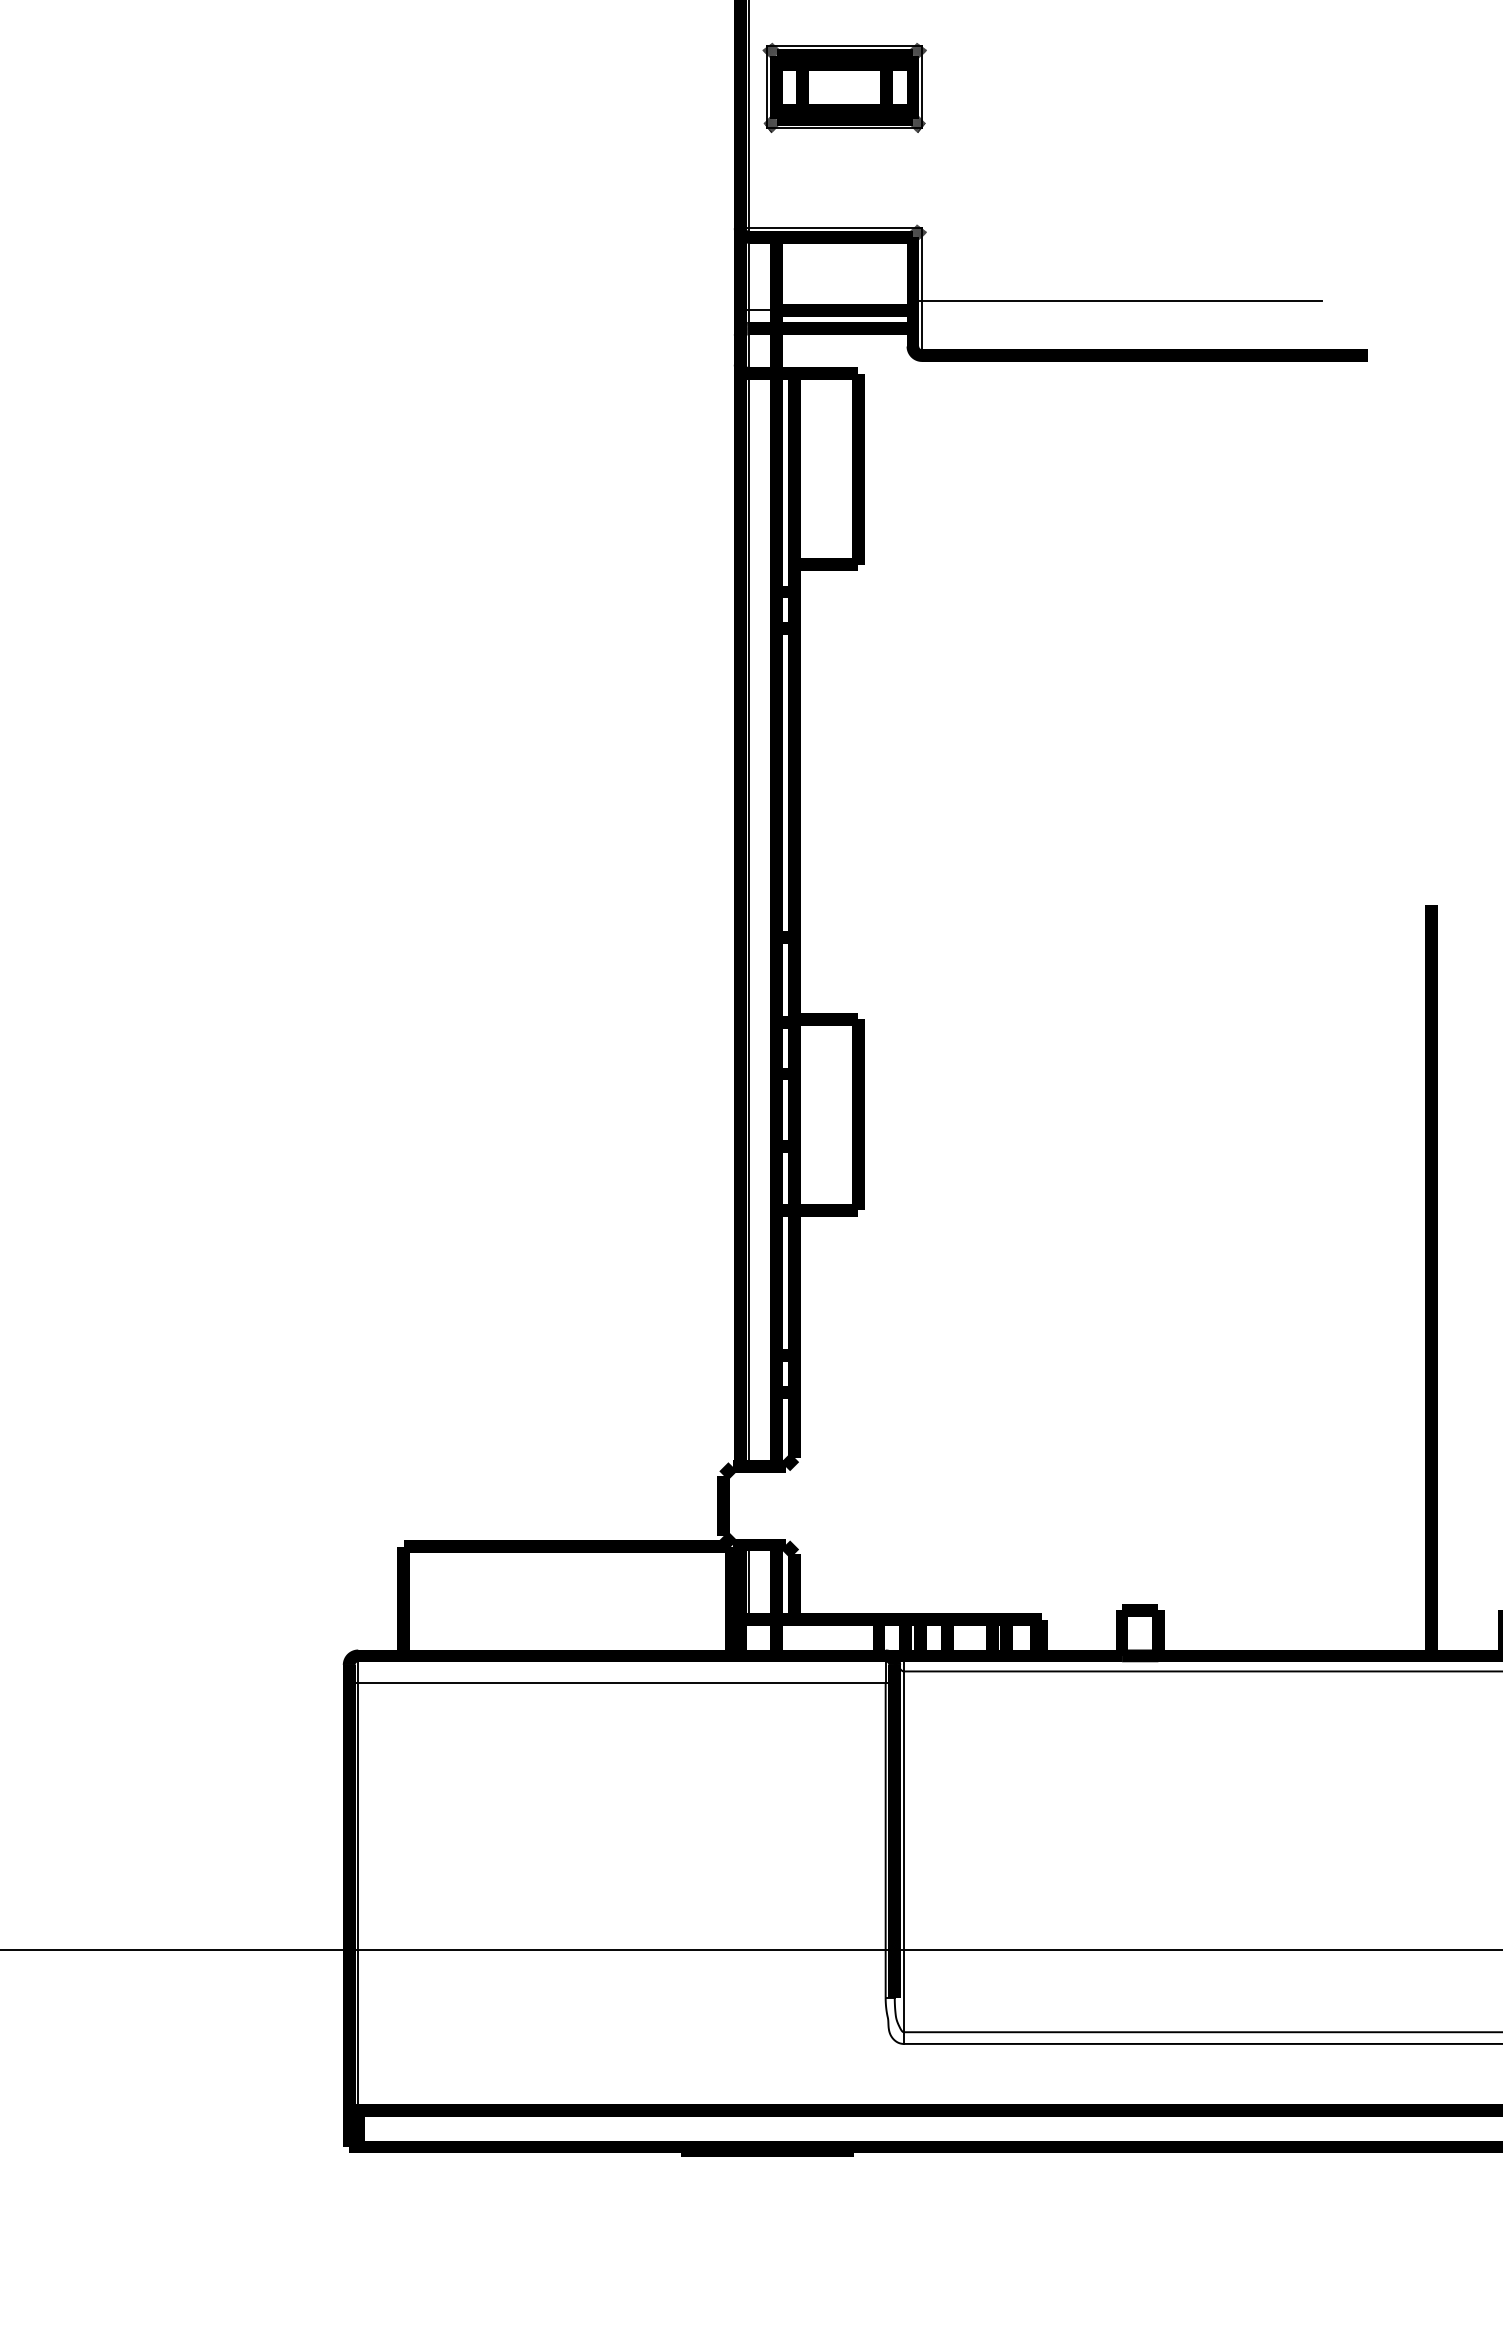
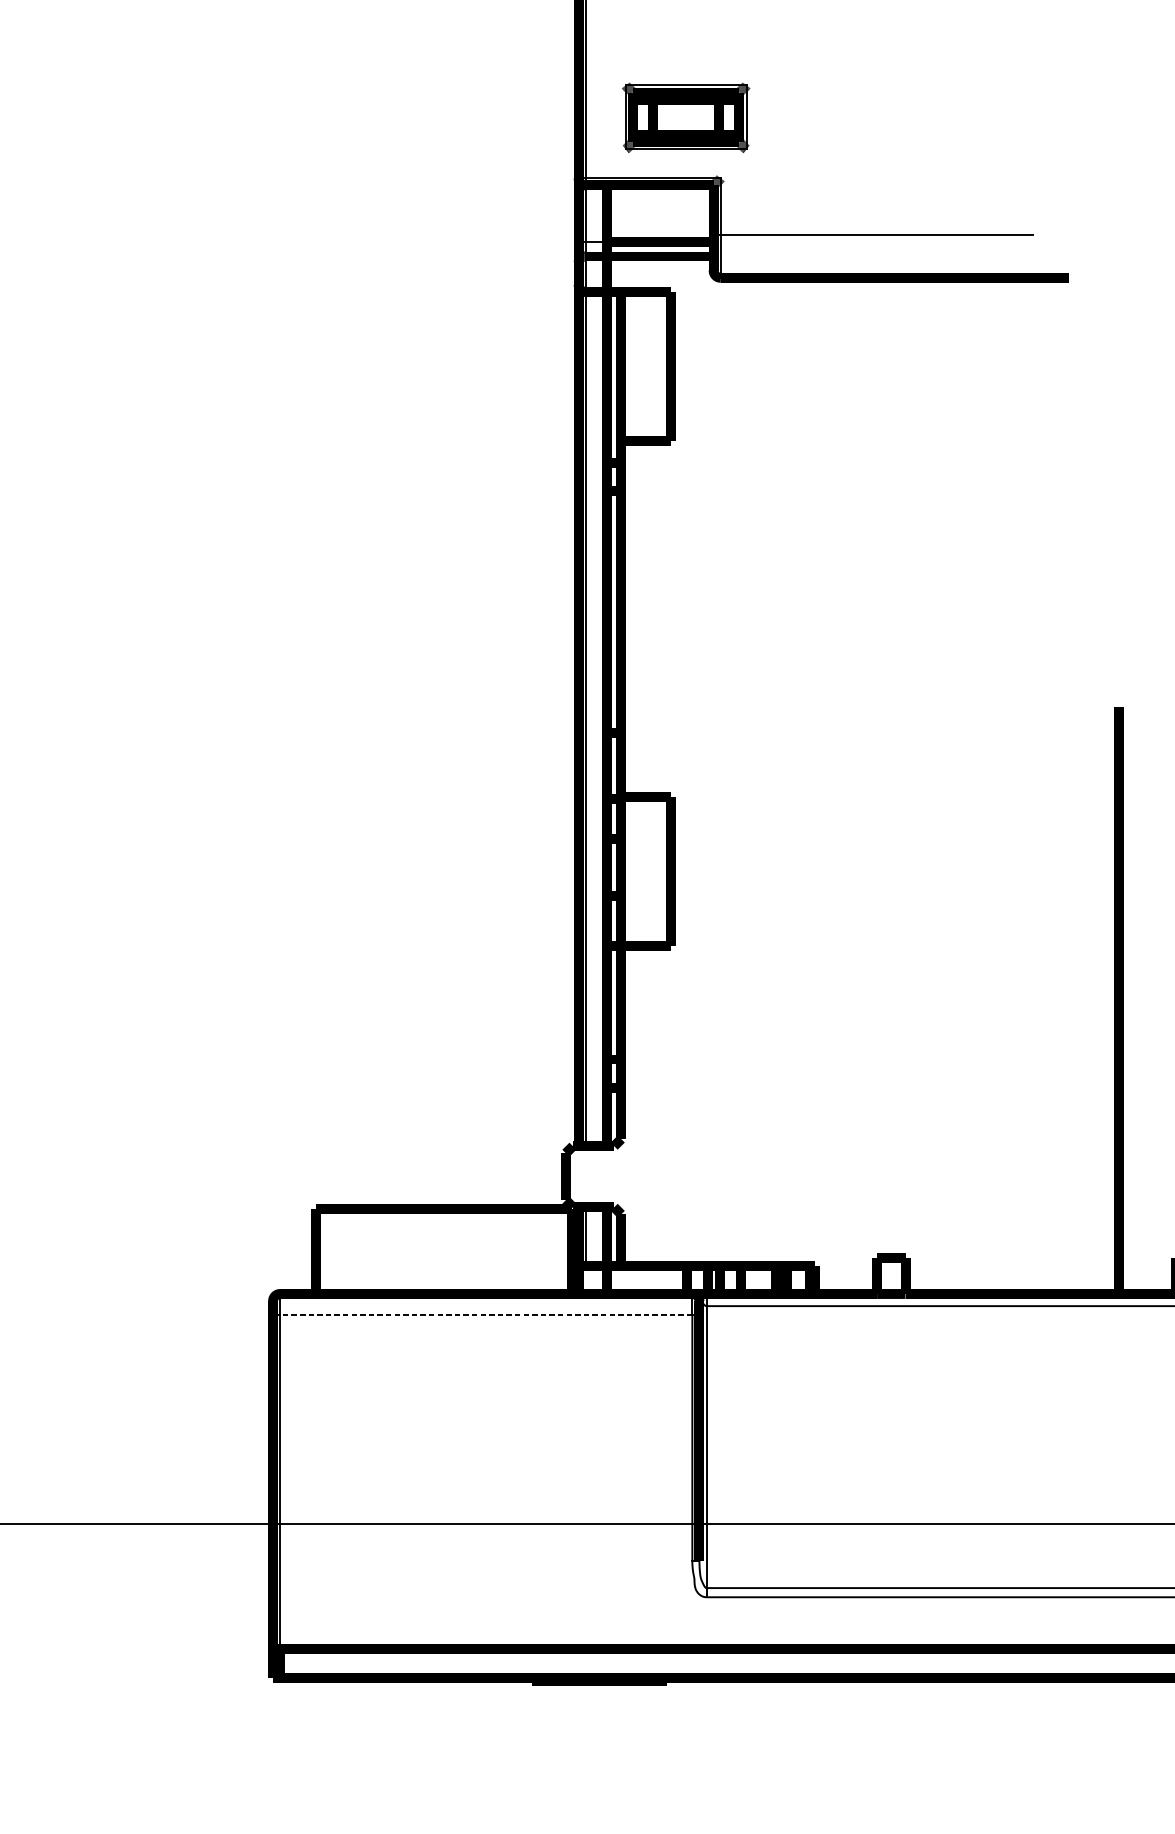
part: (844, 87) -> (685, 117), moved
line: (621, 1683) -> (485, 1315), solid -> dashed

